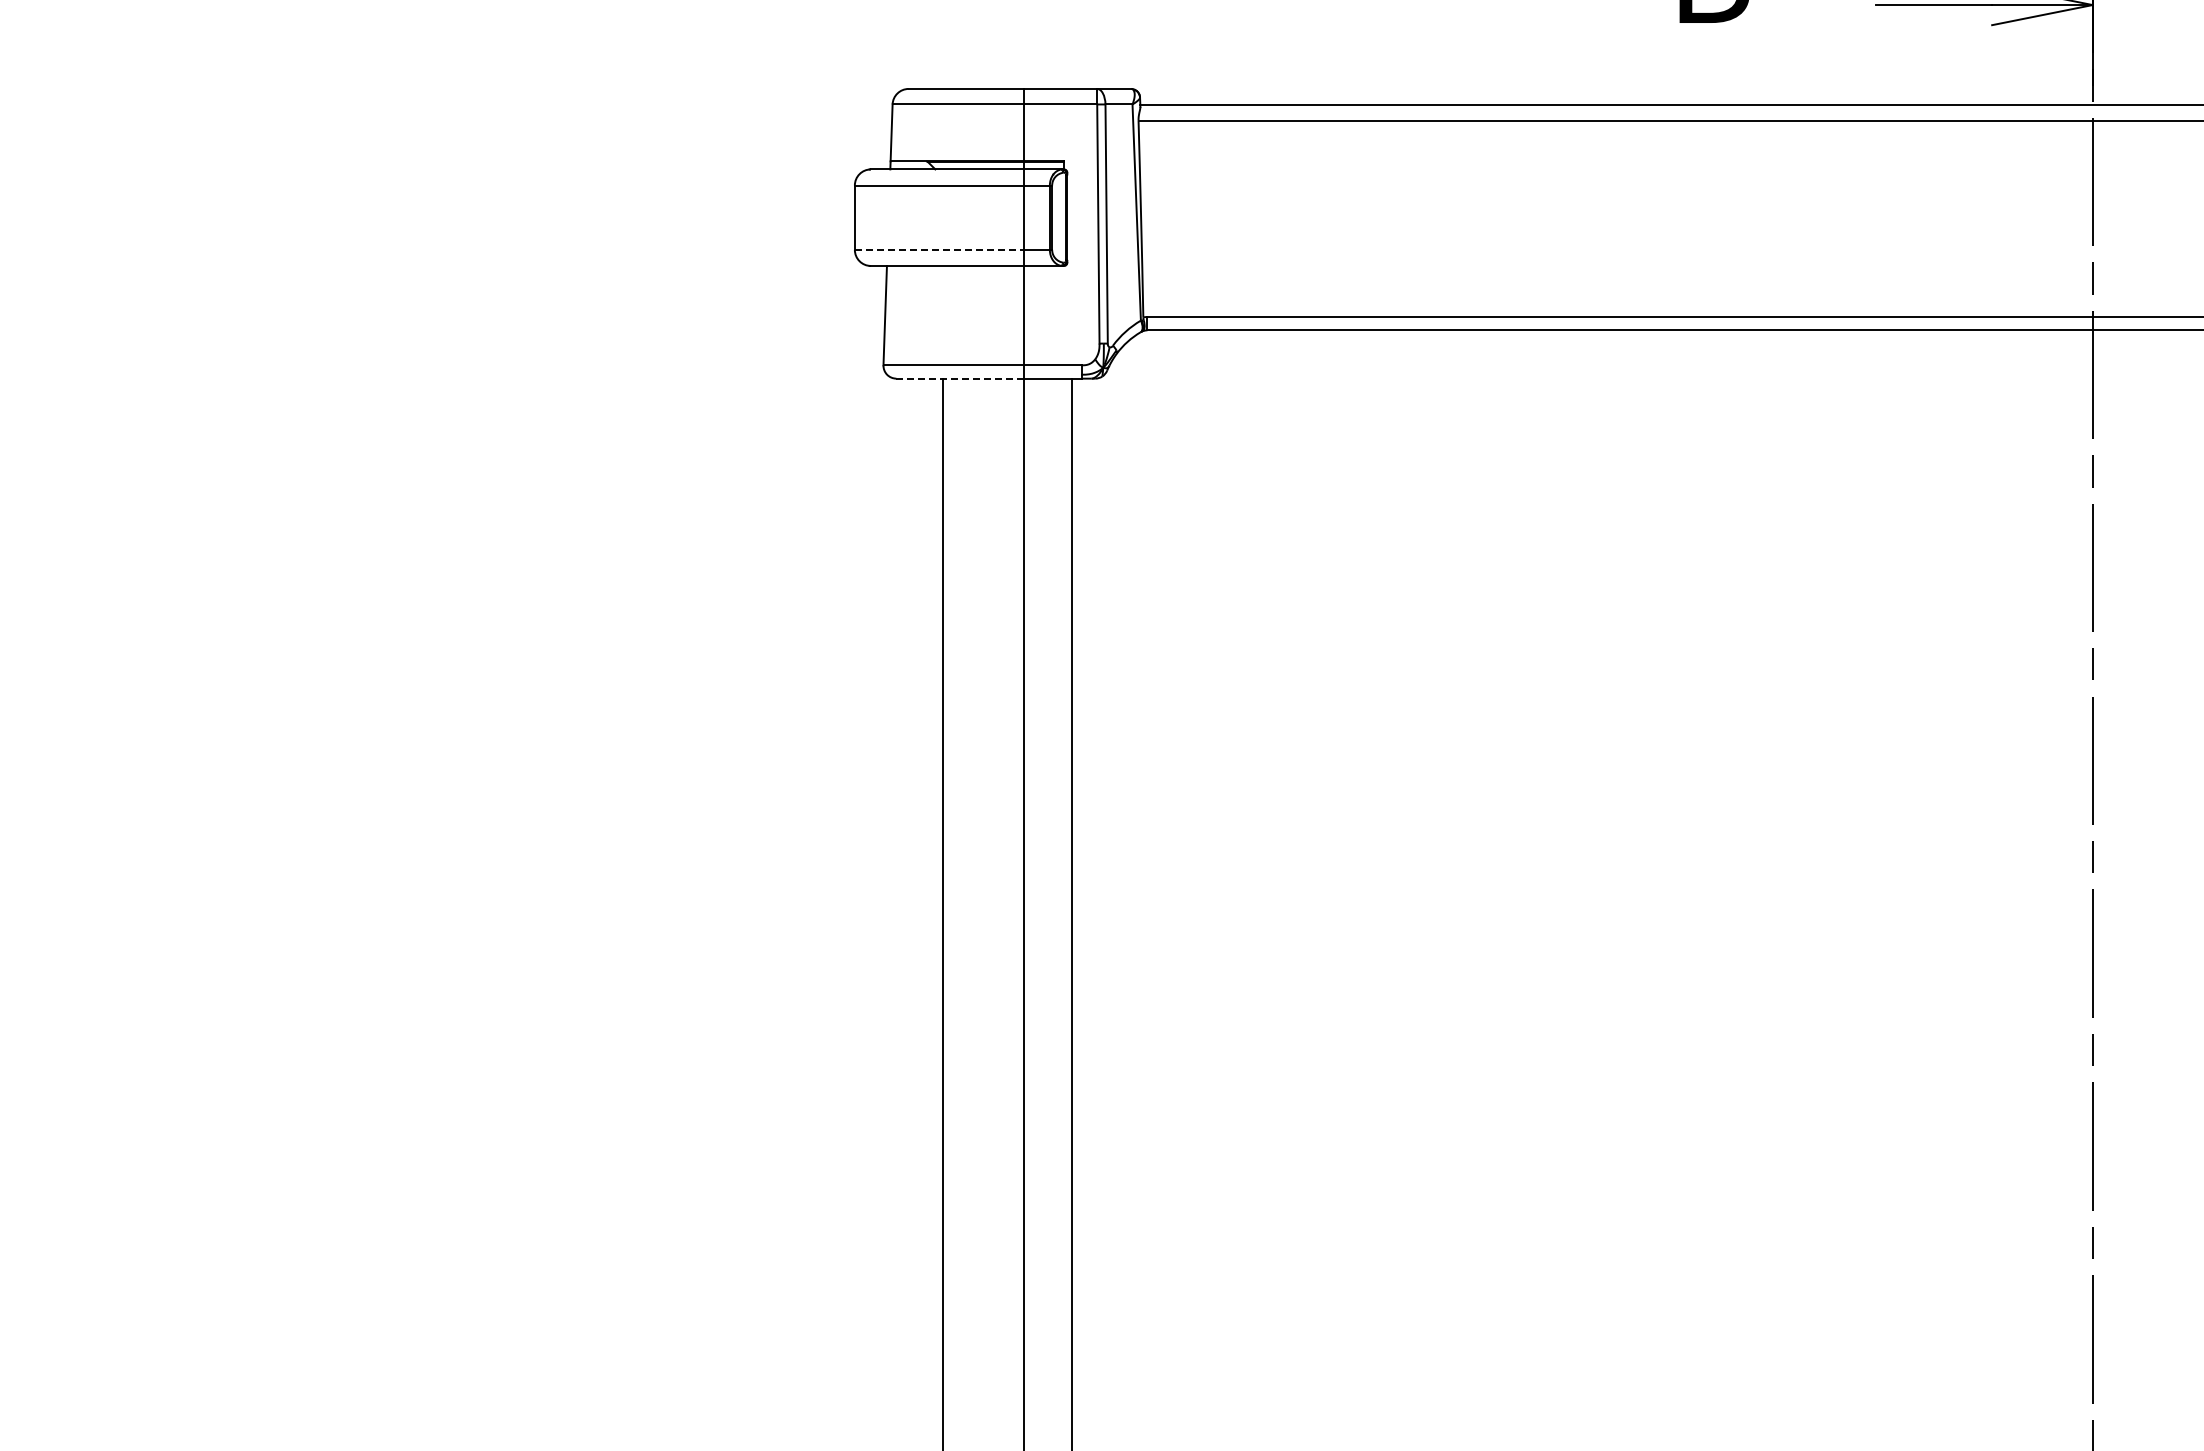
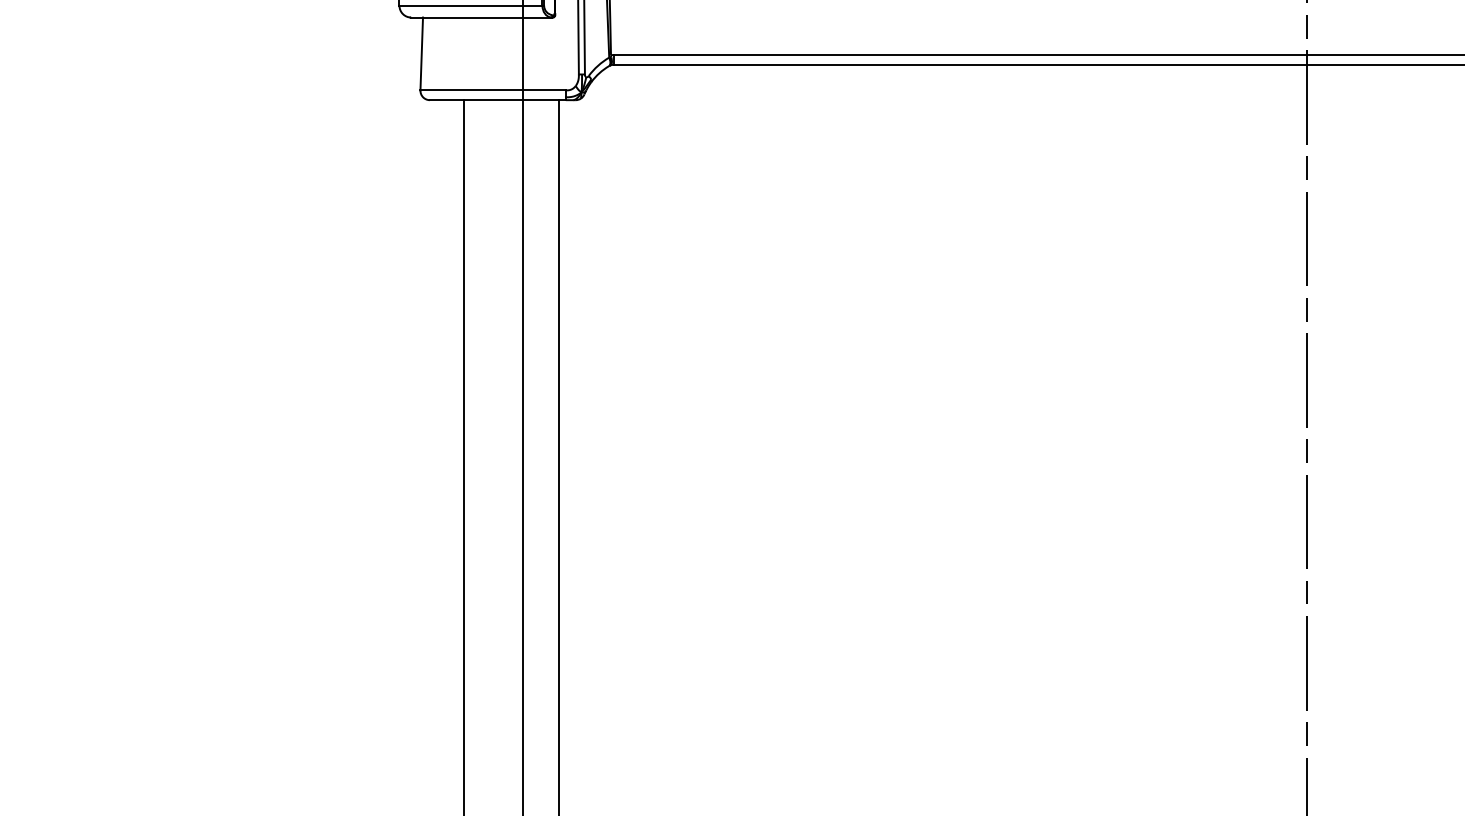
line: (939, 249) -> (461, 5), dashed -> solid
line: (960, 378) -> (476, 100), dashed -> solid

